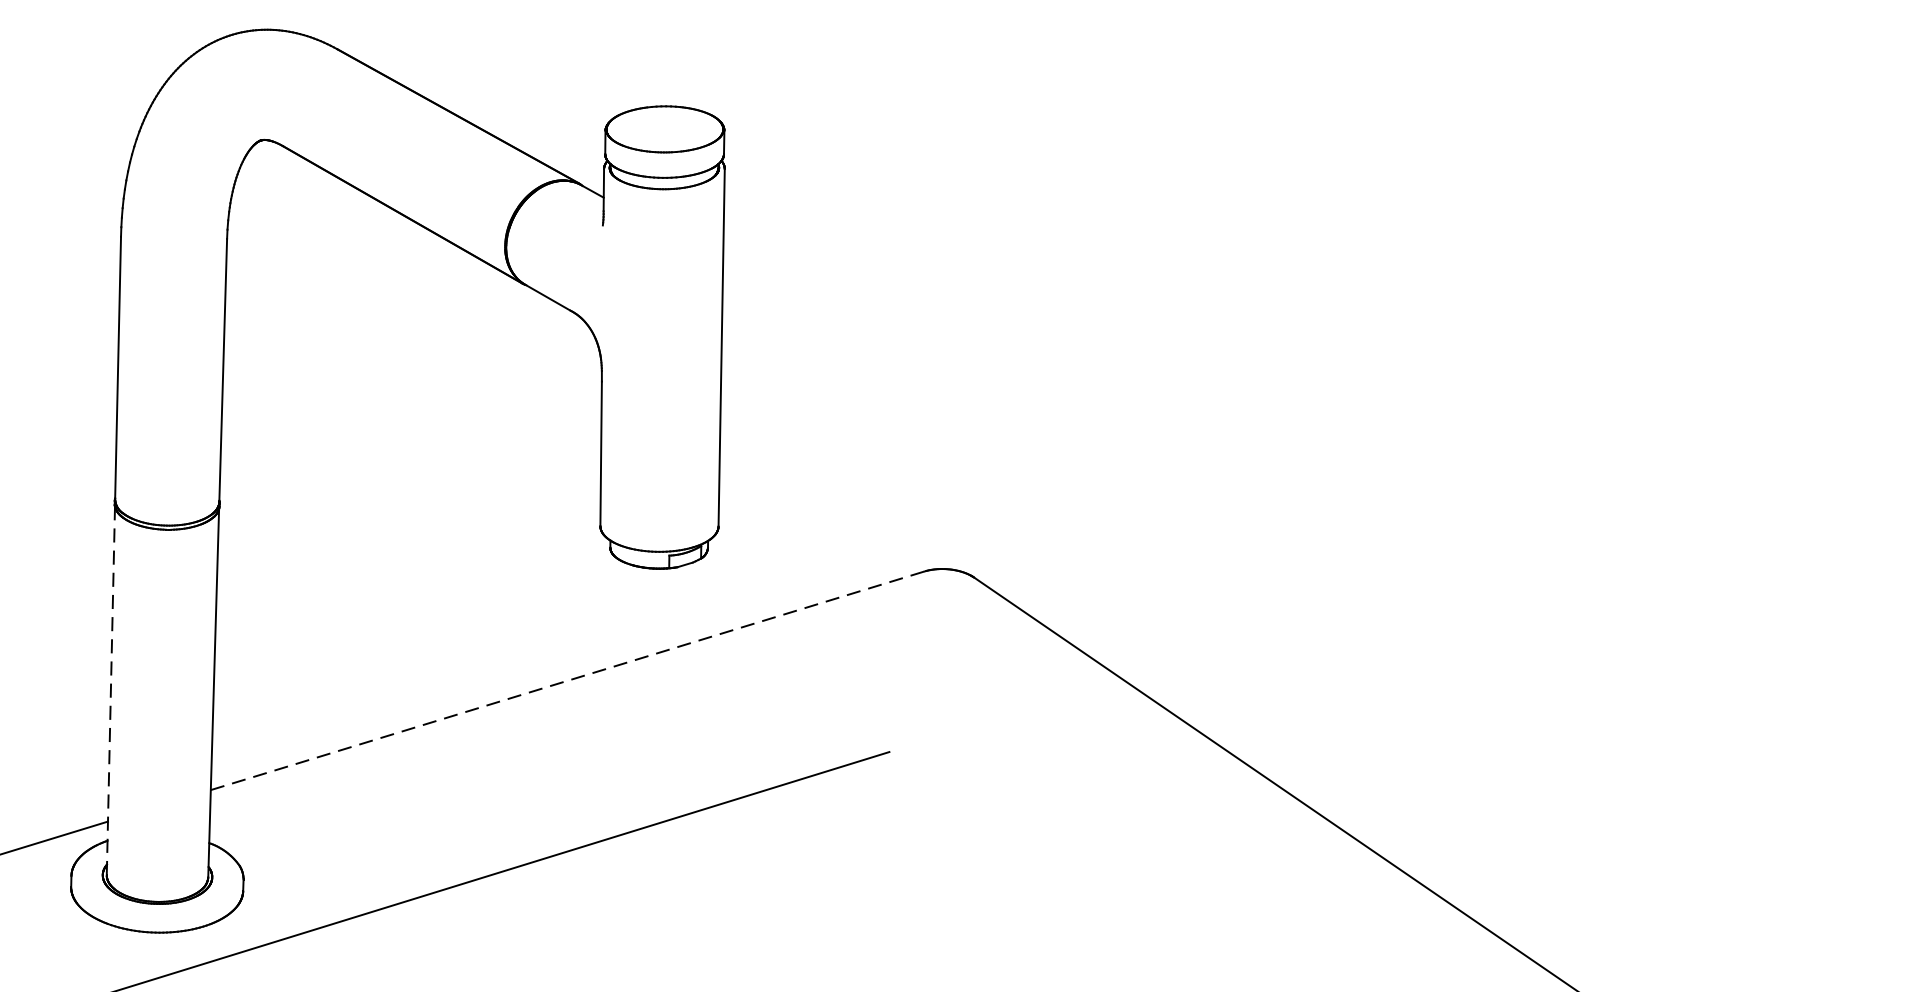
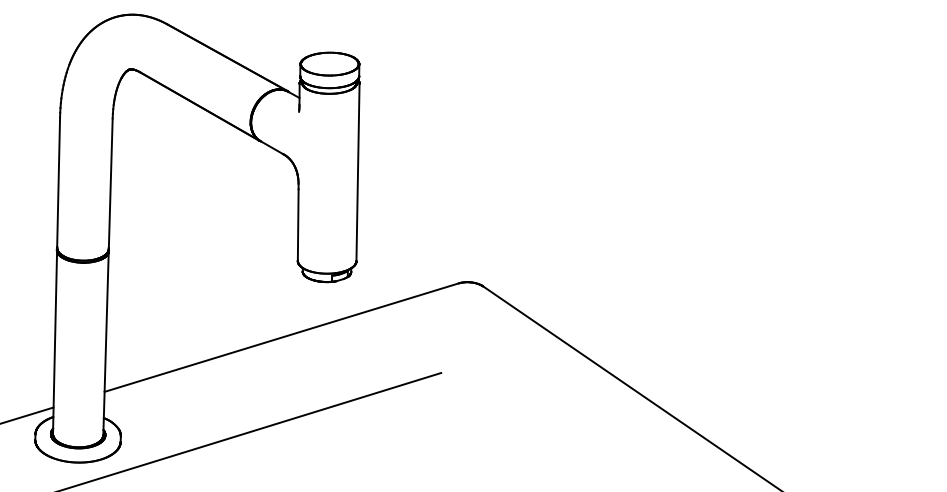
line: (569, 680) -> (282, 337), dashed -> solid
line: (111, 690) -> (55, 342), dashed -> solid

